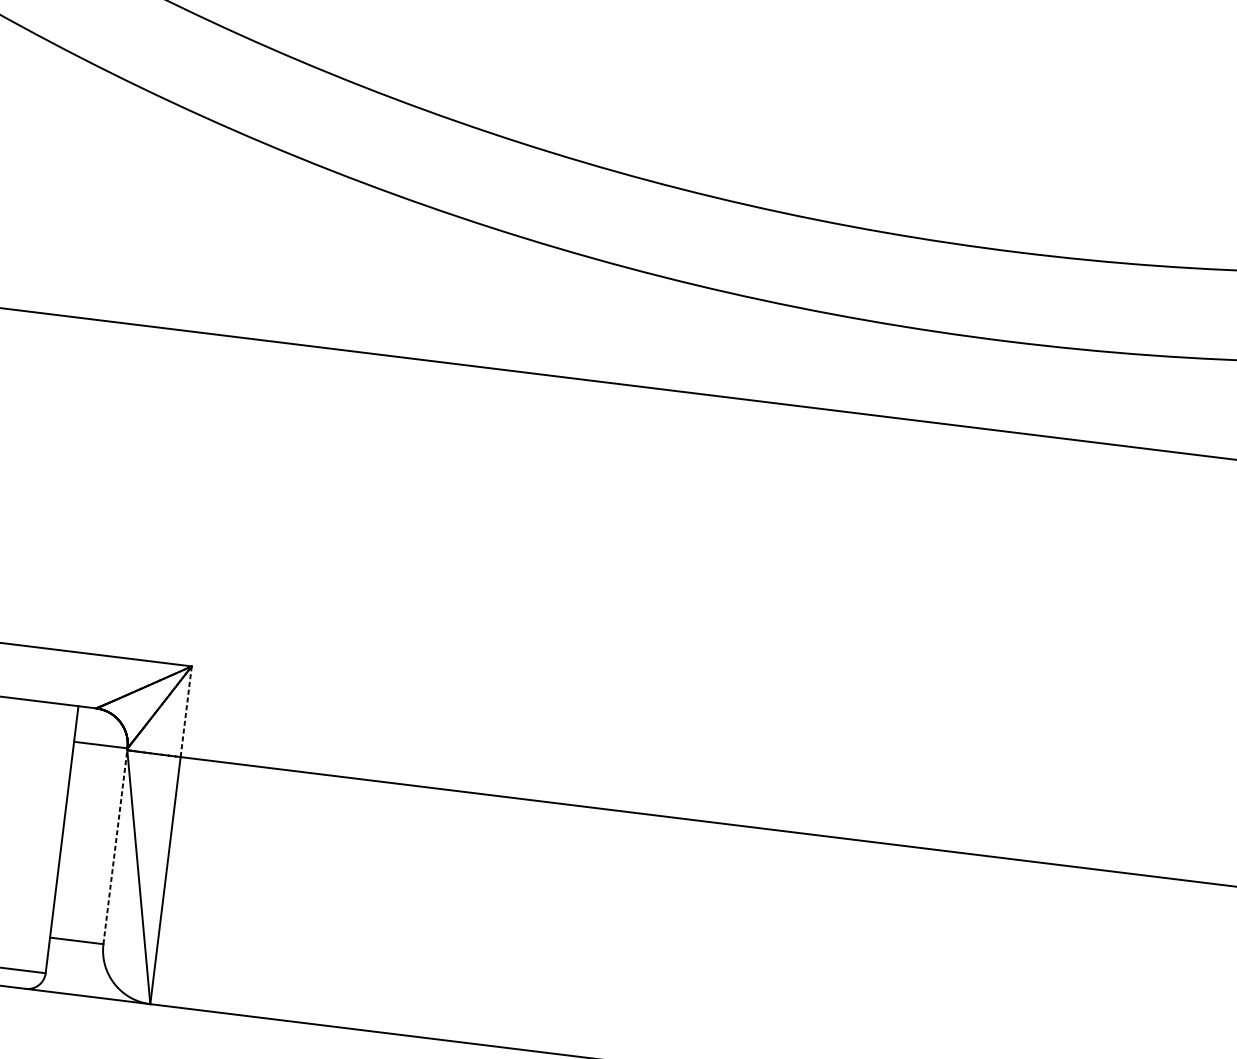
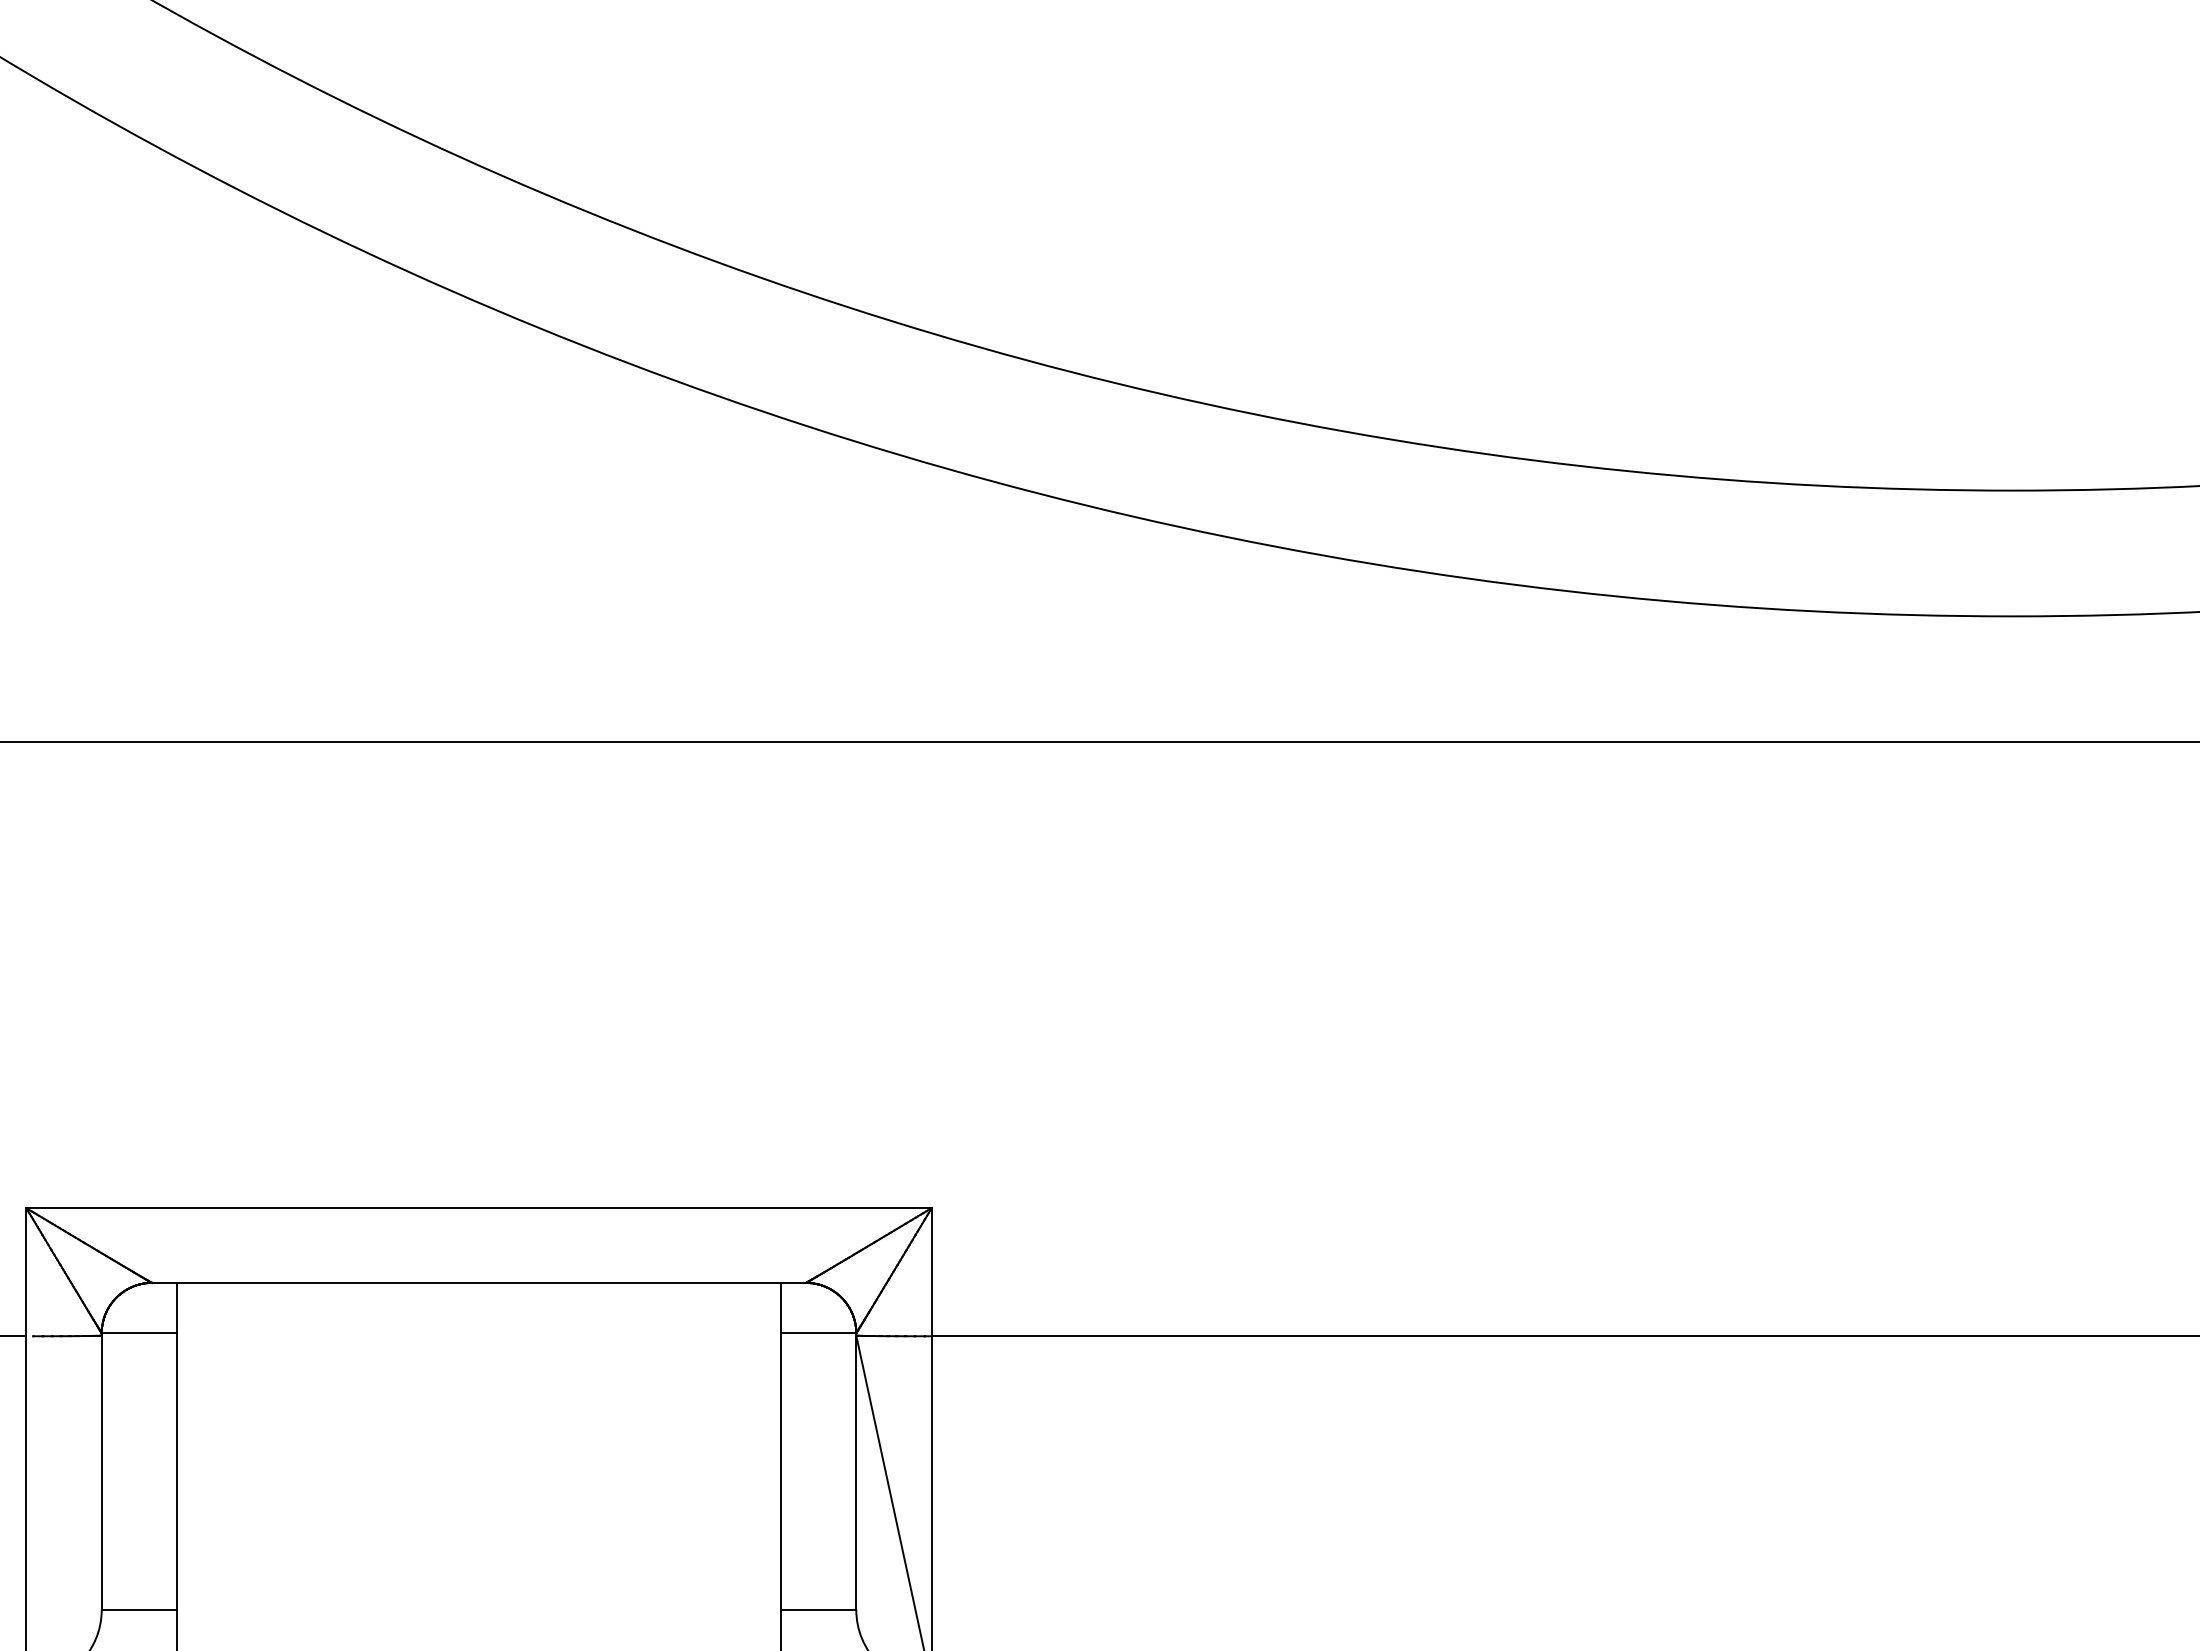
line: (186, 711) -> (931, 1272), dashed -> solid
line: (115, 846) -> (856, 1472), dashed -> solid

